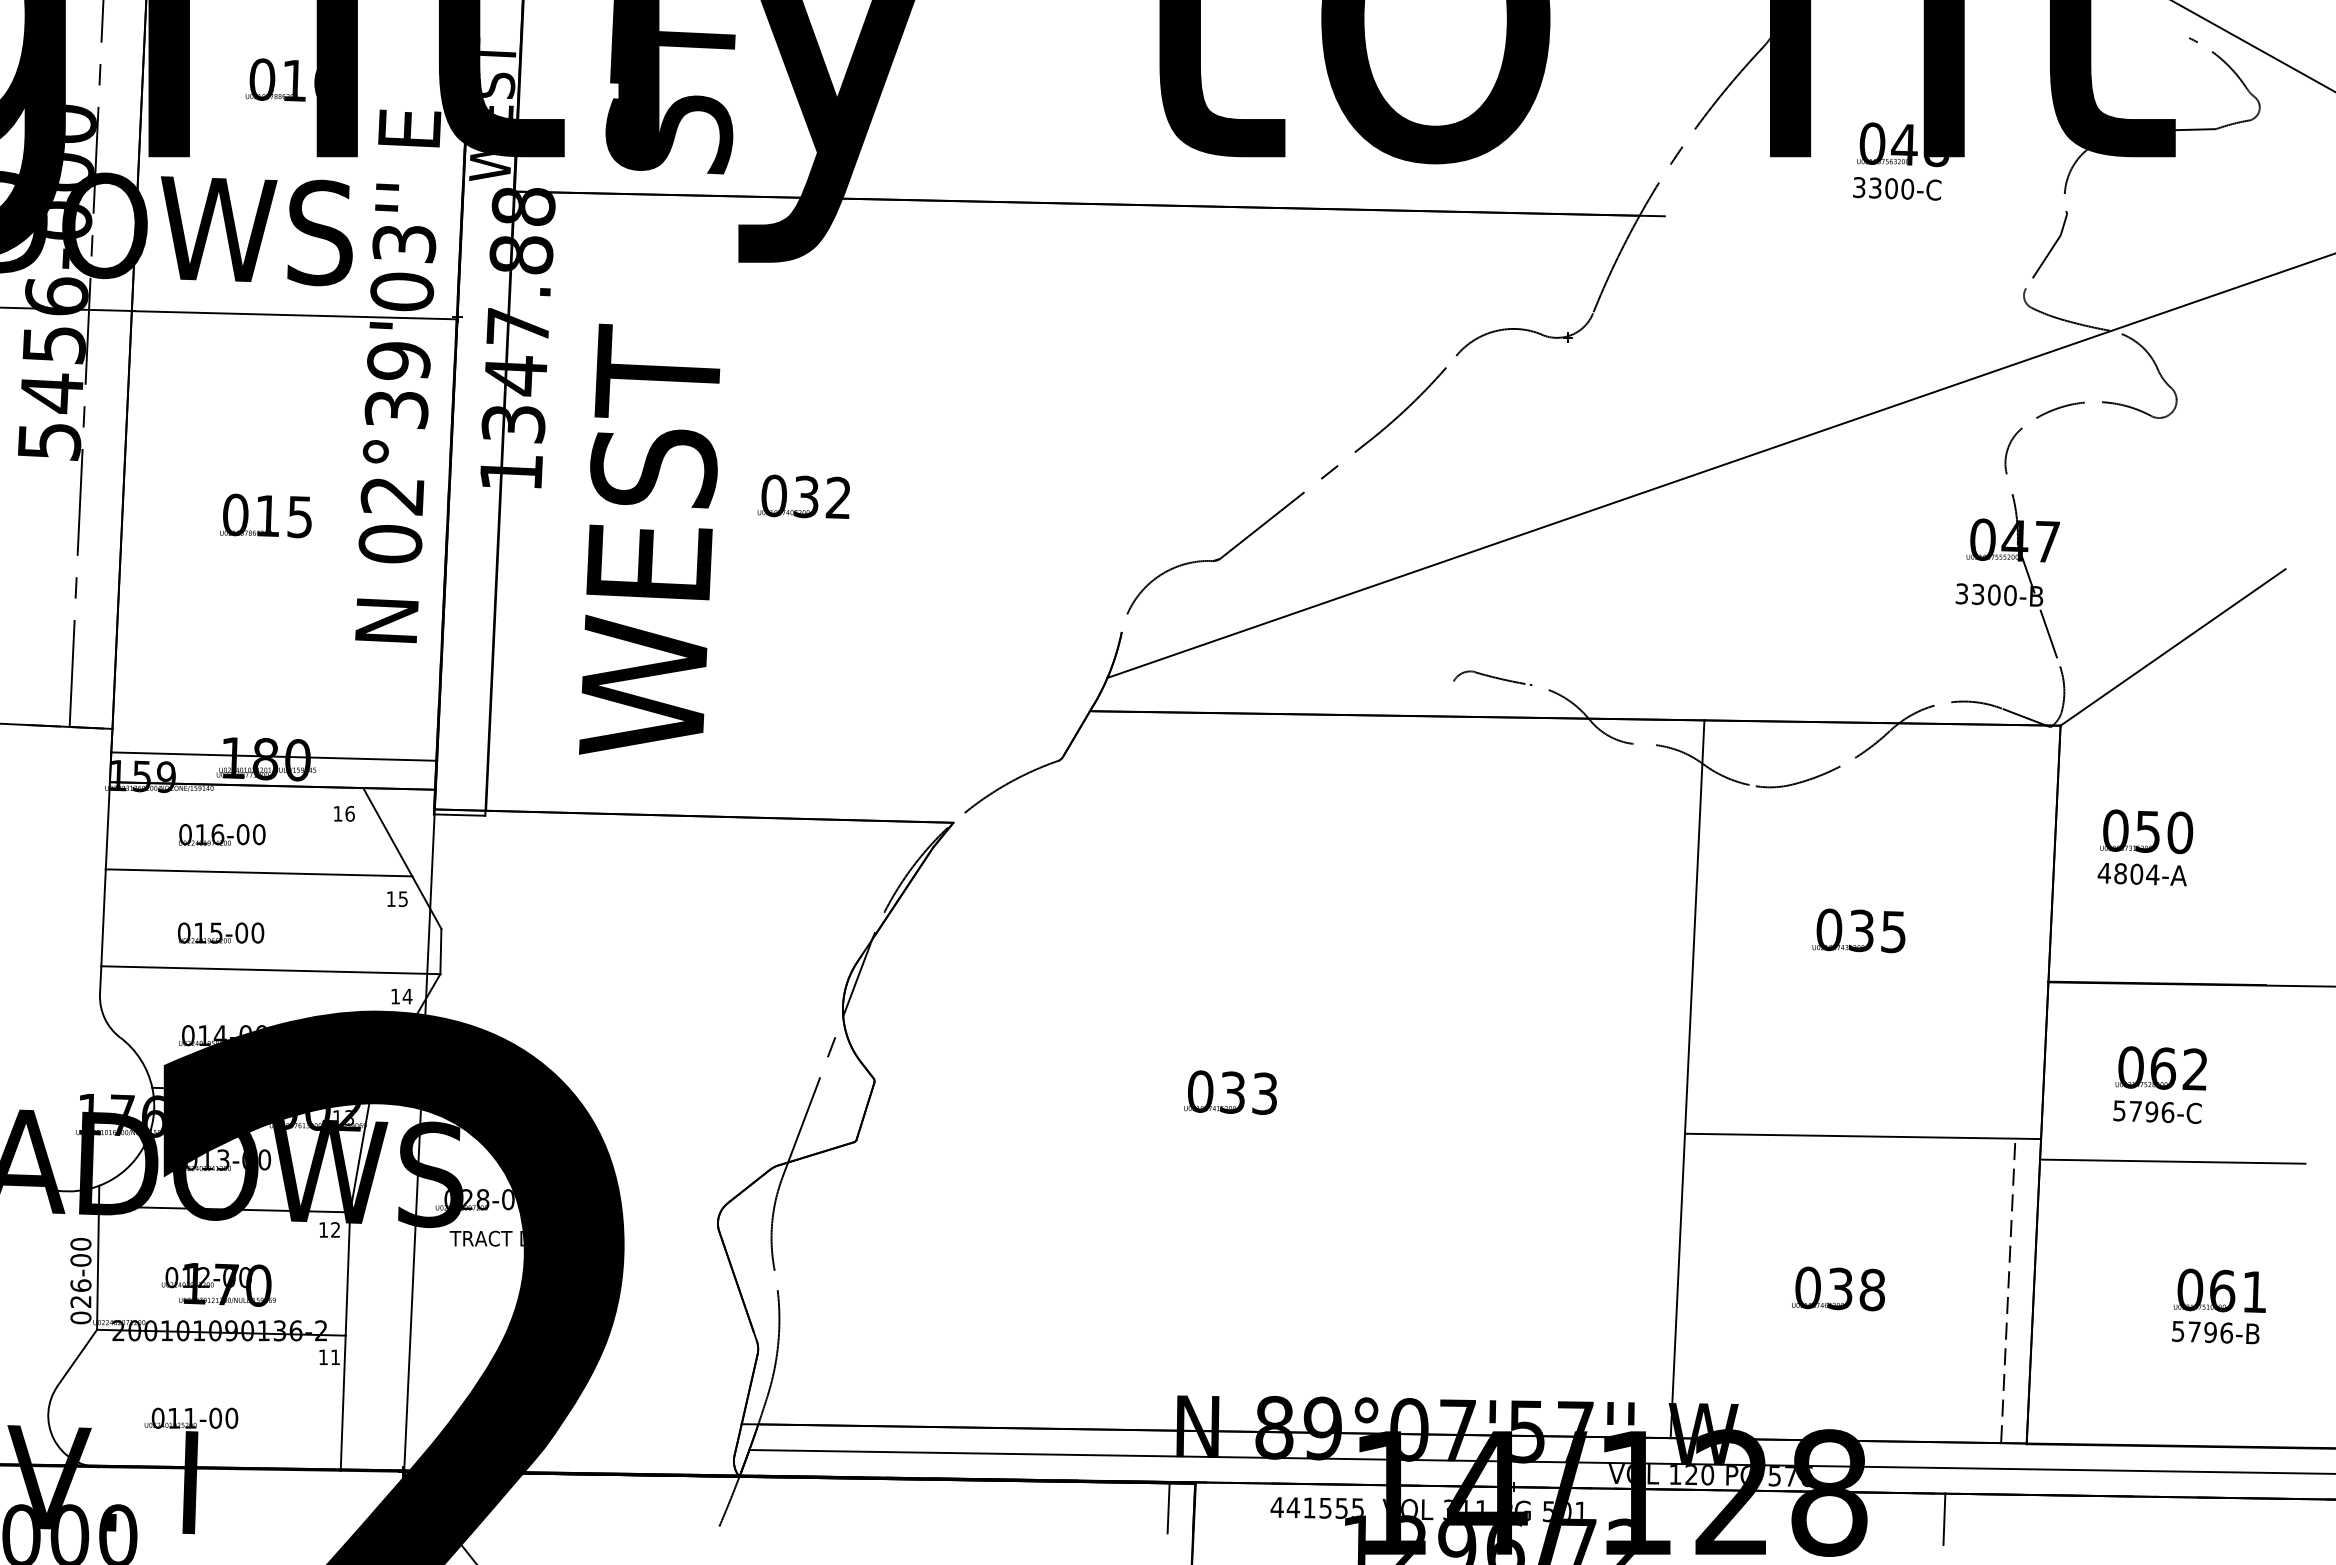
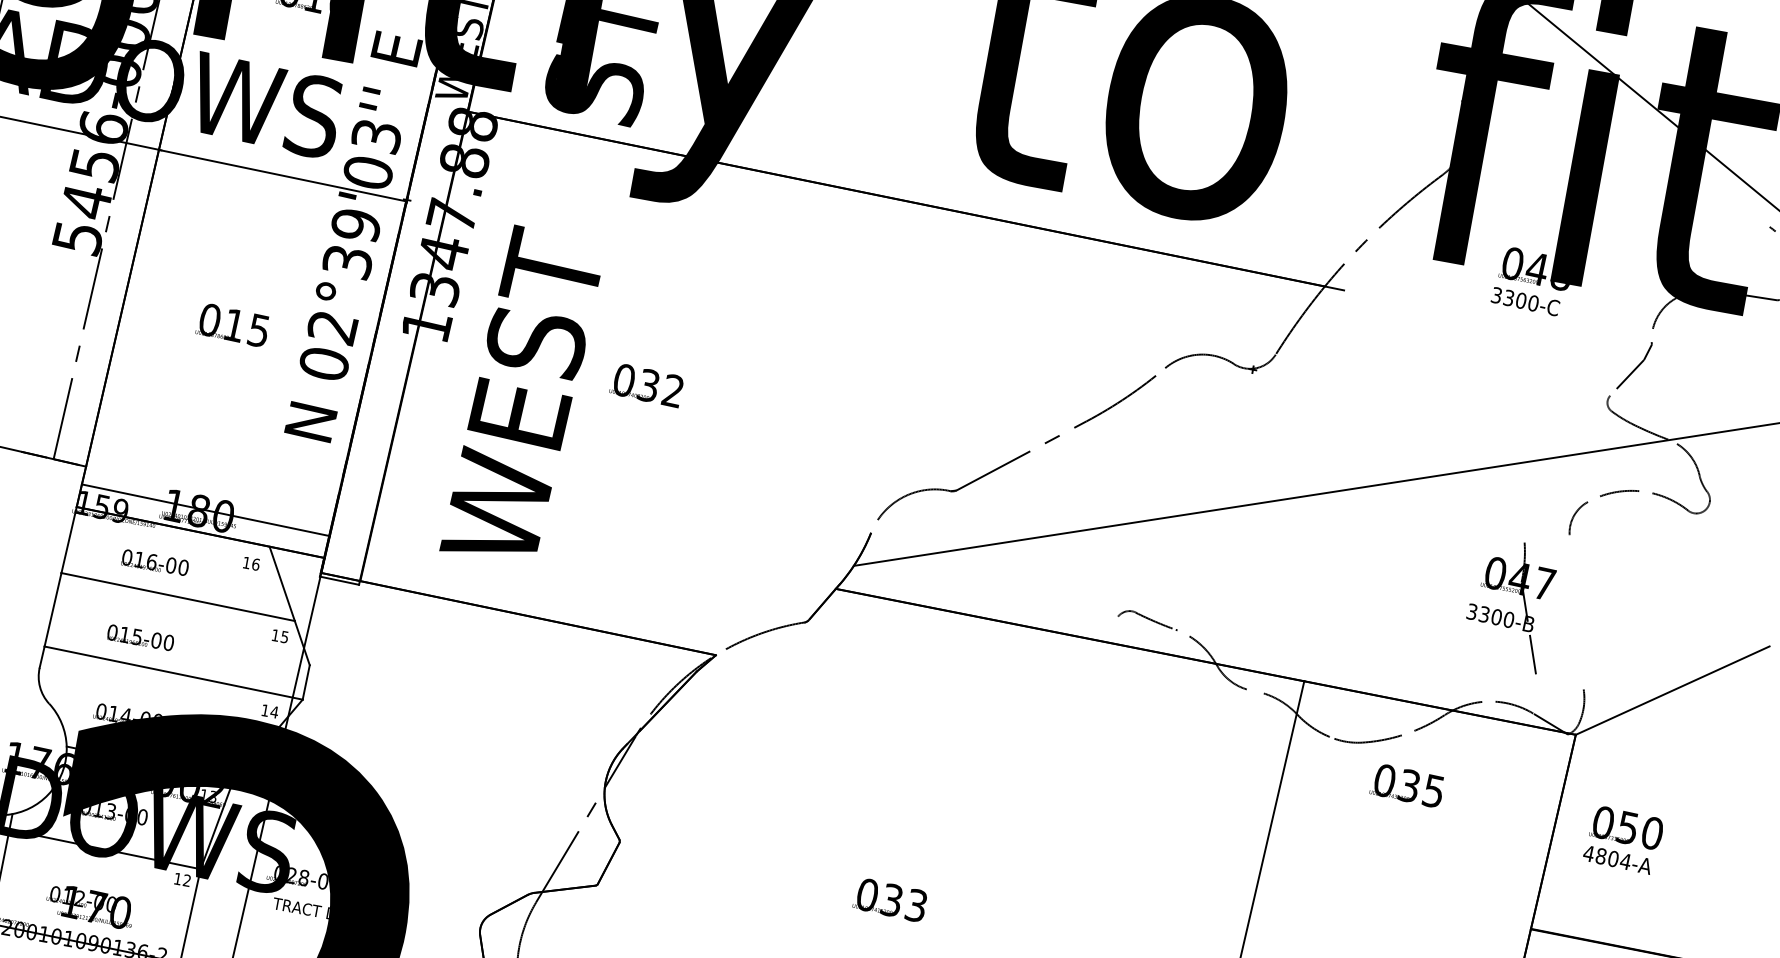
part: (2008, 585) -> (1508, 611), moved
text: (1858, 930) -> (1407, 785), moved

